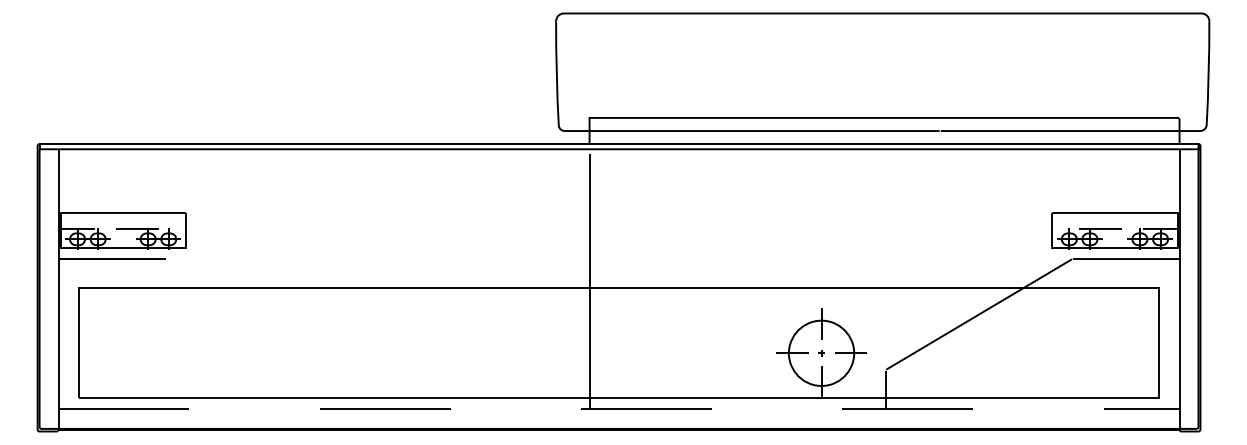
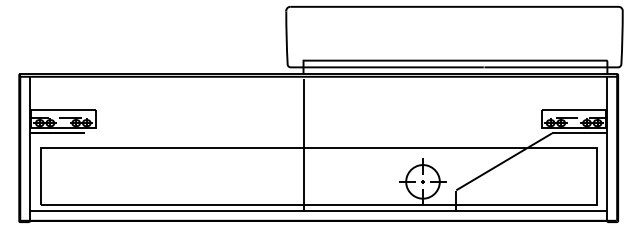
line: (618, 408) -> (318, 210), dashed -> solid

